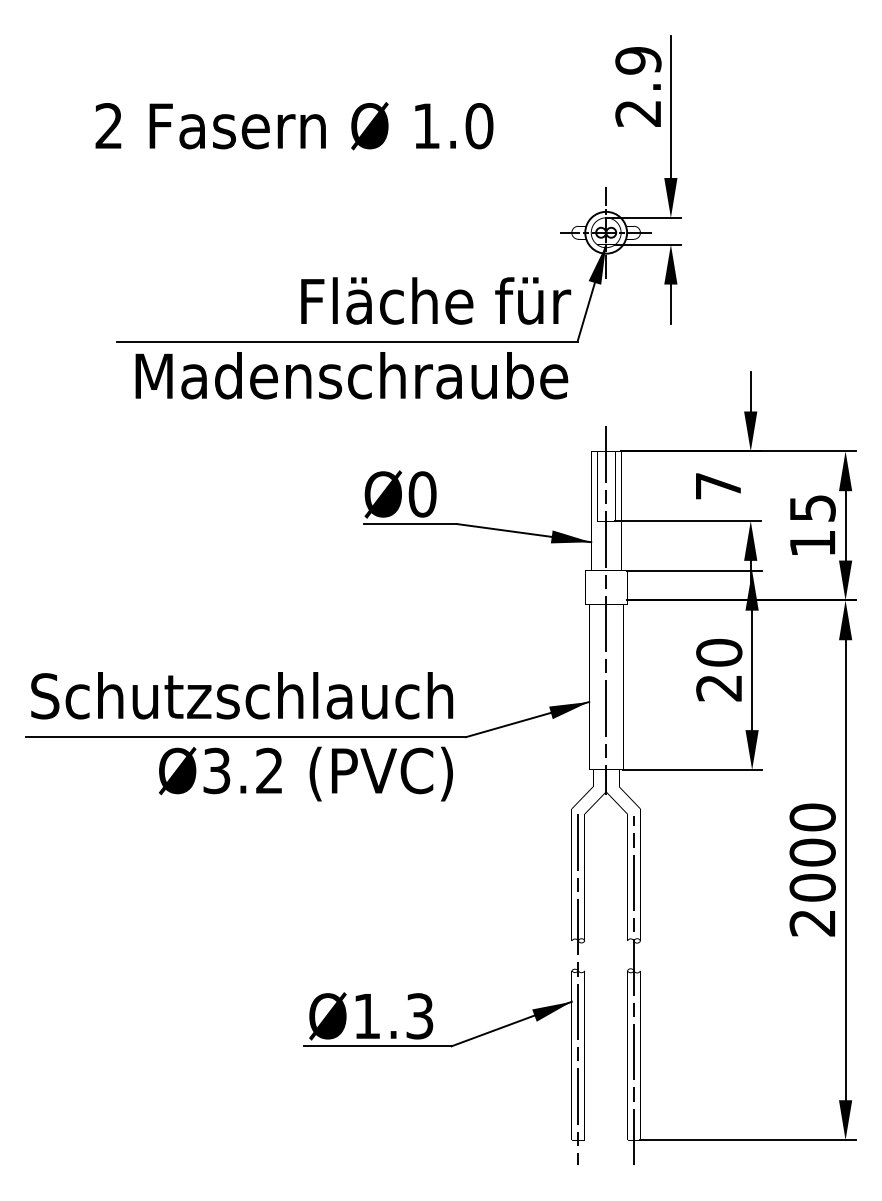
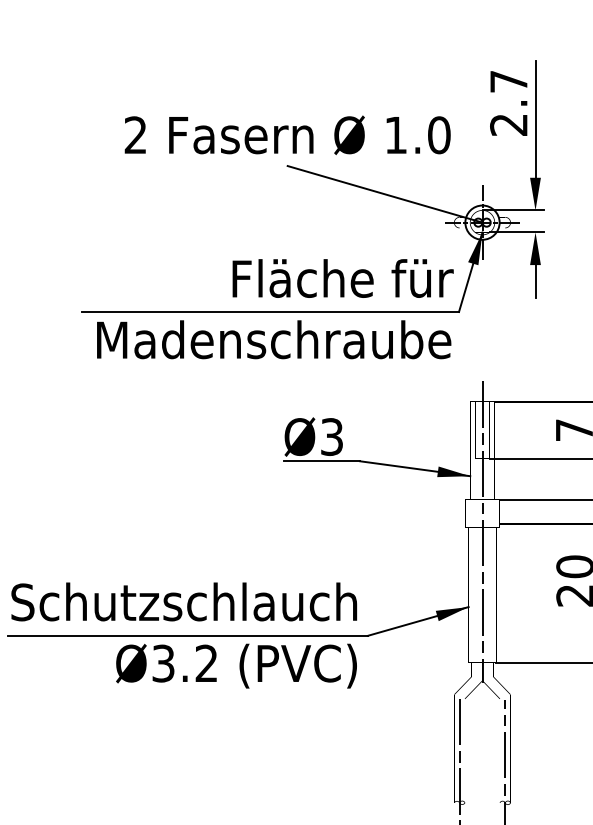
text: (638, 60) -> (508, 81), 2.9 -> 2.7
text: (294, 126) -> (287, 135), moved
line: (487, 197) -> (385, 193), added
text: (422, 494) -> (332, 437), Ø0 -> Ø3

